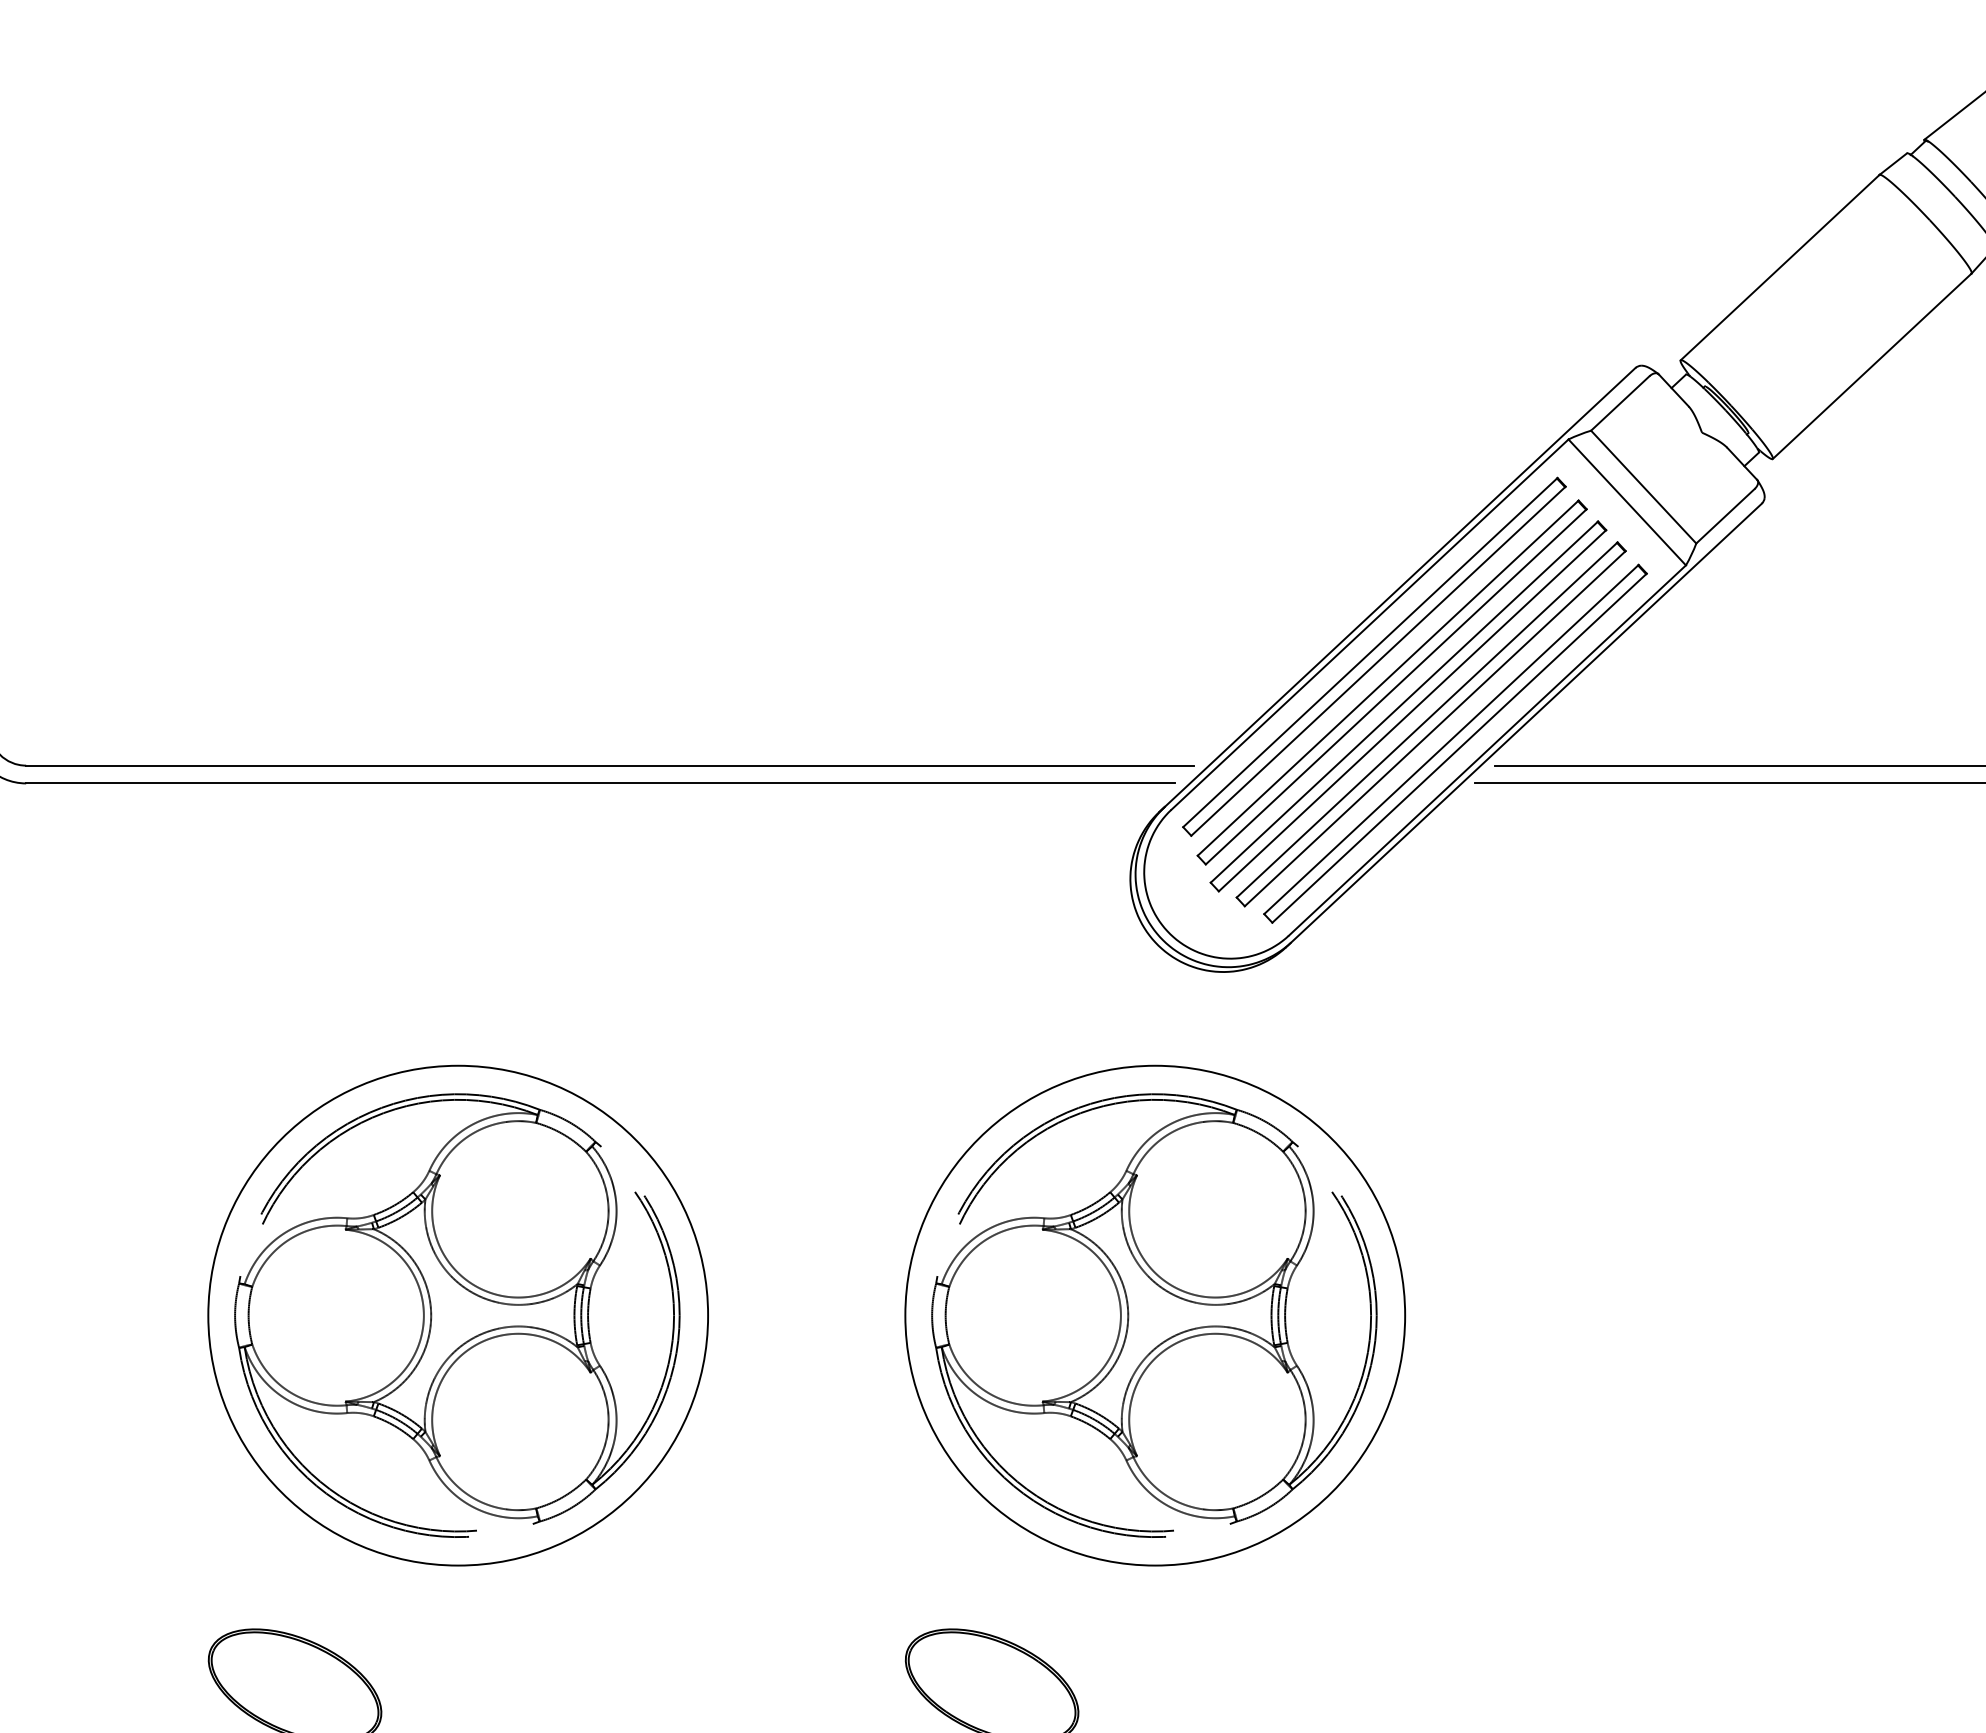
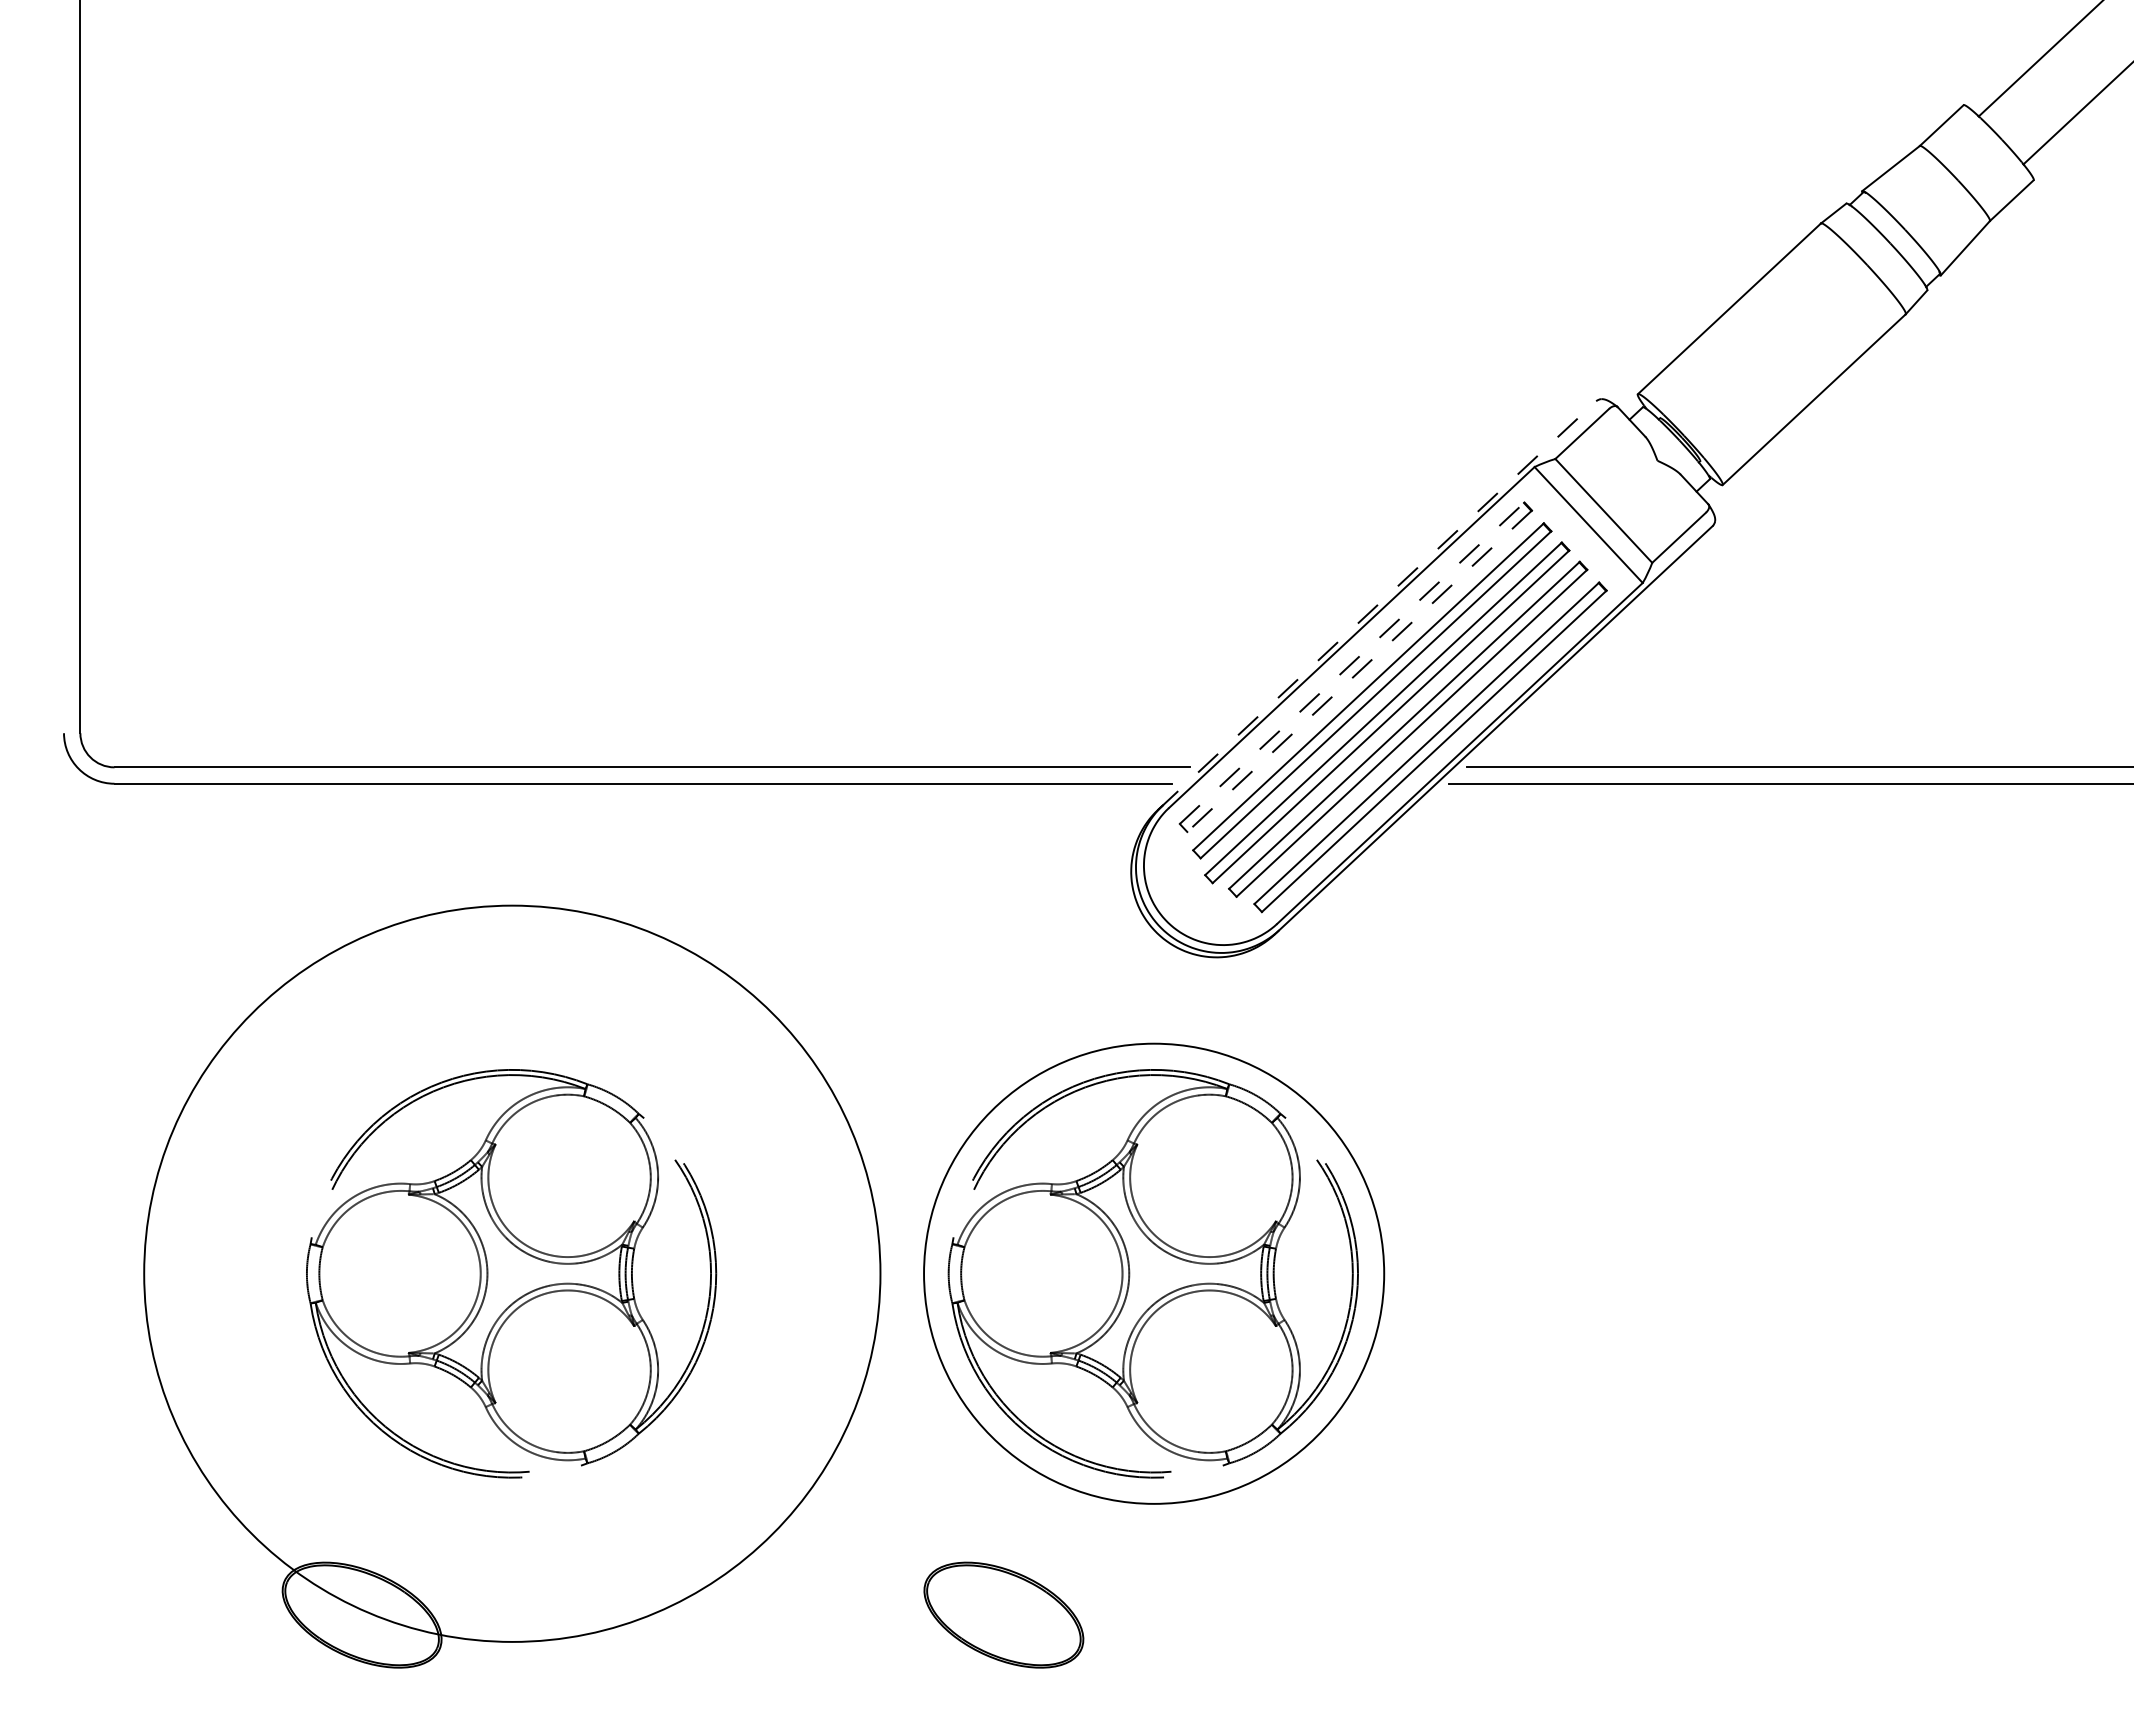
line: (1397, 589) -> (1377, 605), solid -> dashed
line: (1370, 652) -> (1352, 663), solid -> dashed
line: (1378, 661) -> (1359, 671), solid -> dashed
circle: (458, 1315) -> (512, 1273), size x1.6

